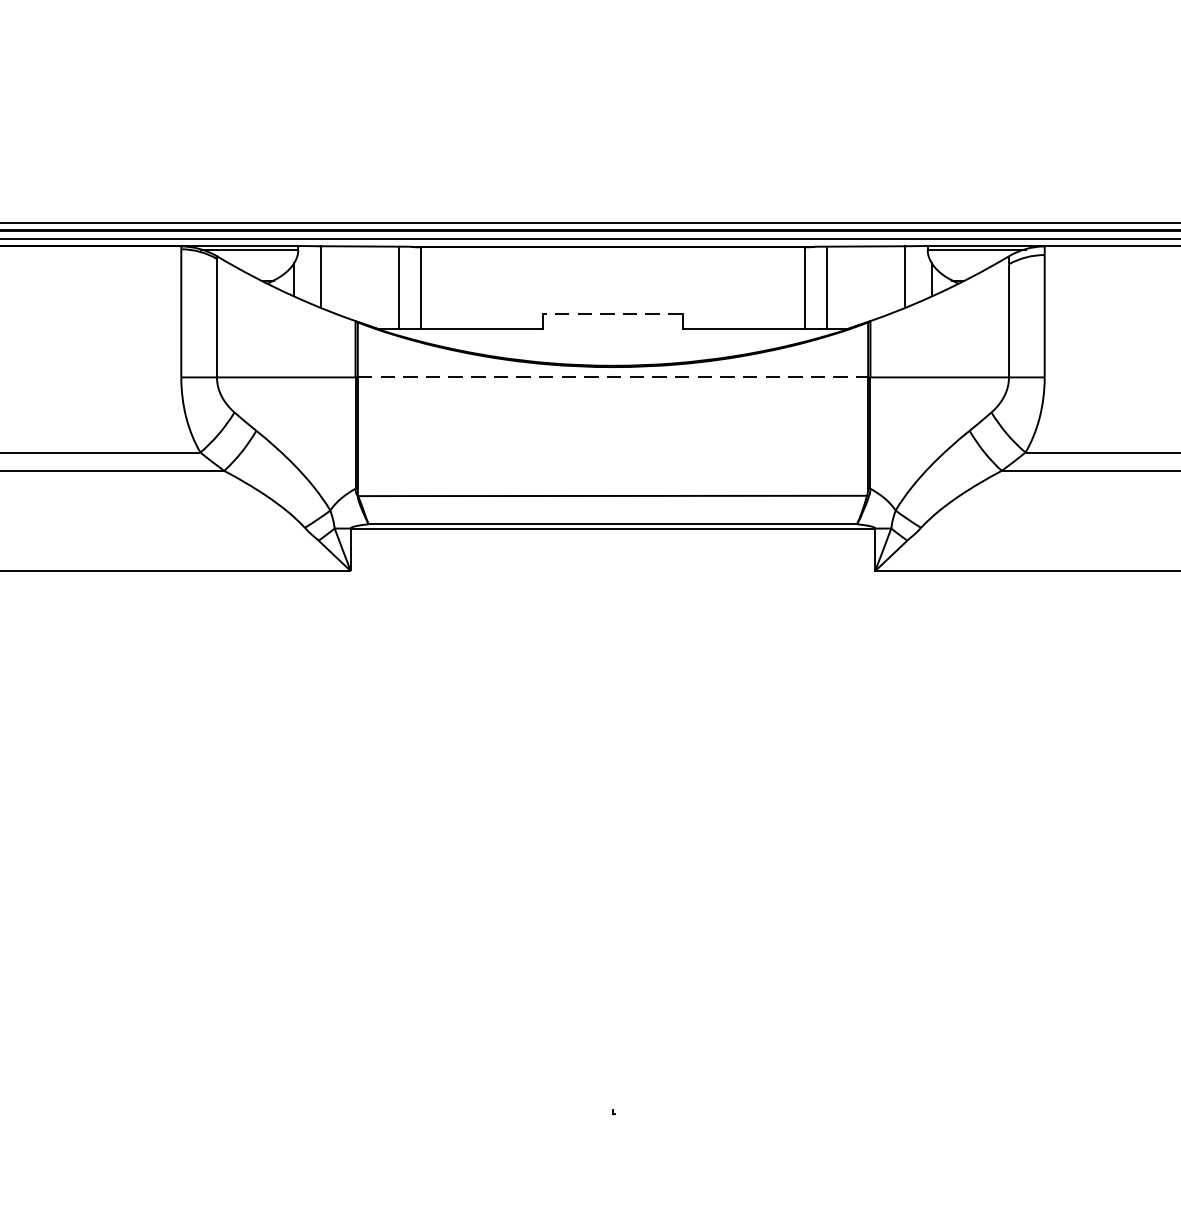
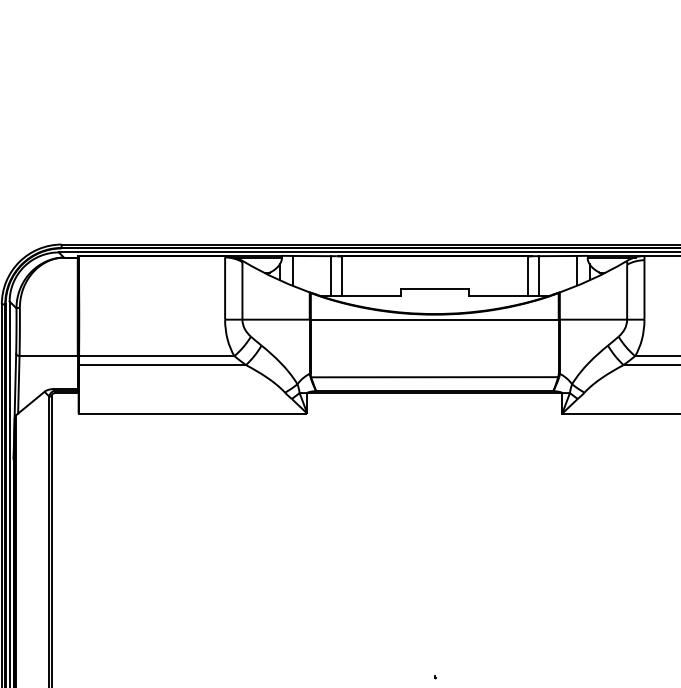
line: (612, 313) -> (434, 288), dashed -> solid
line: (612, 377) -> (434, 319), dashed -> solid

